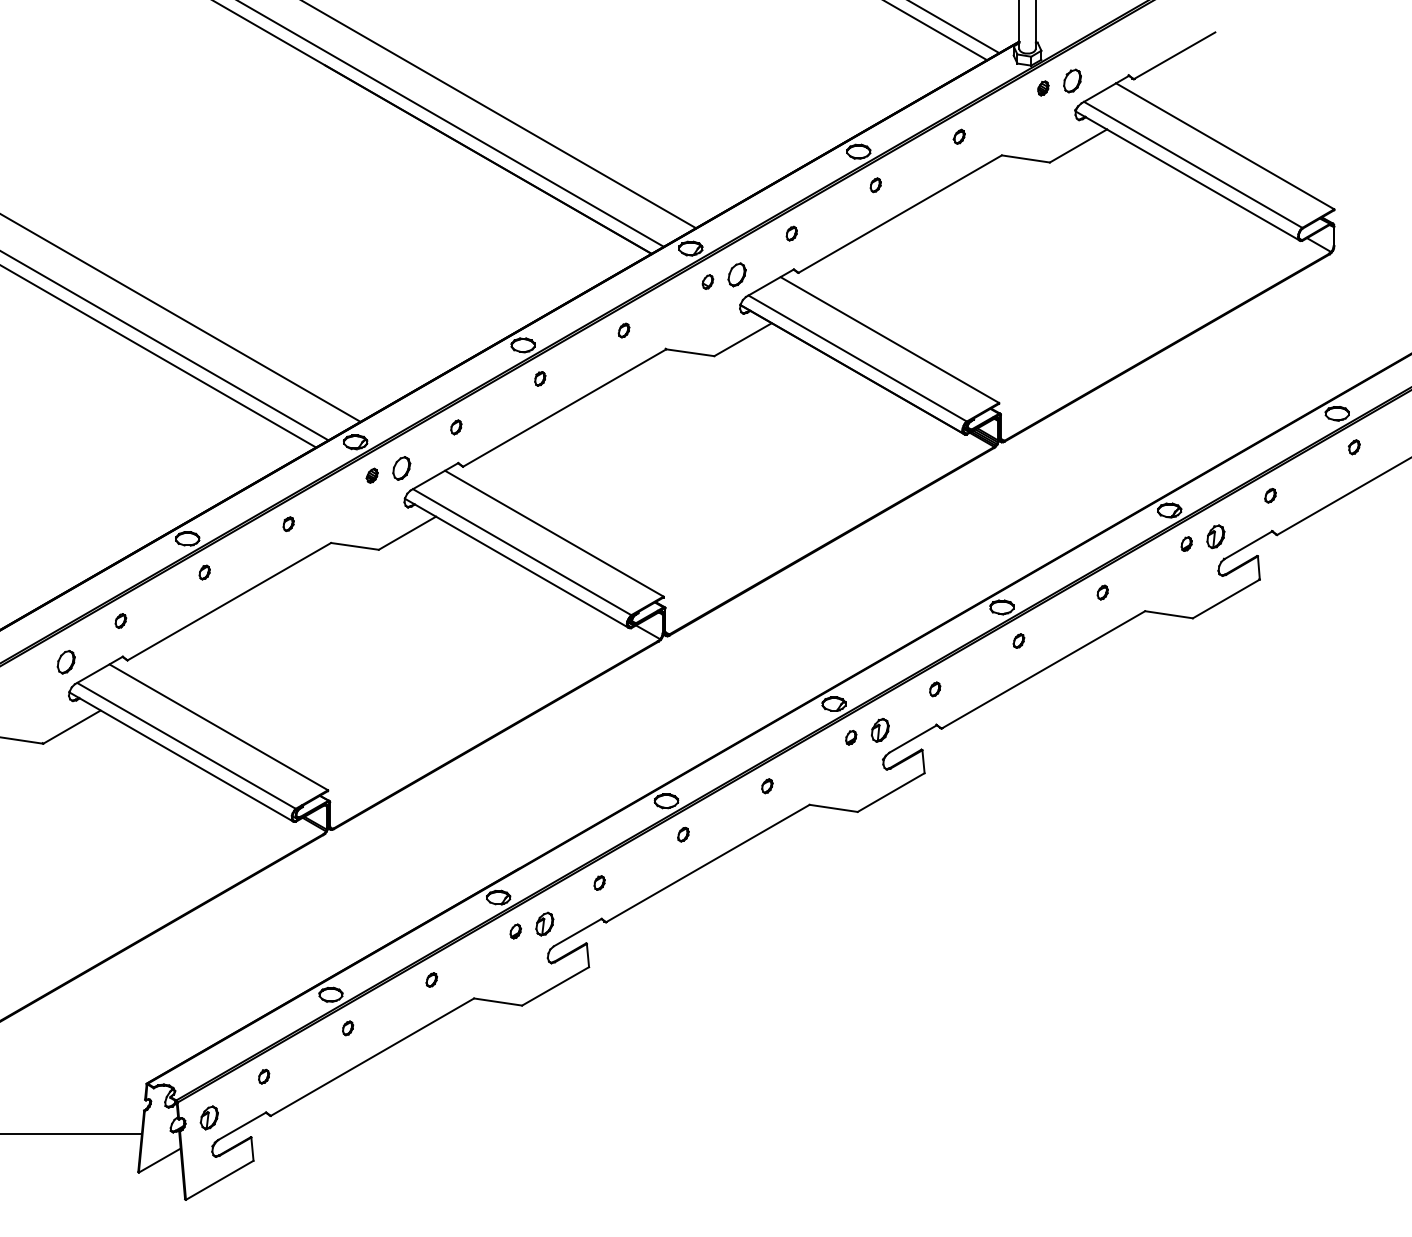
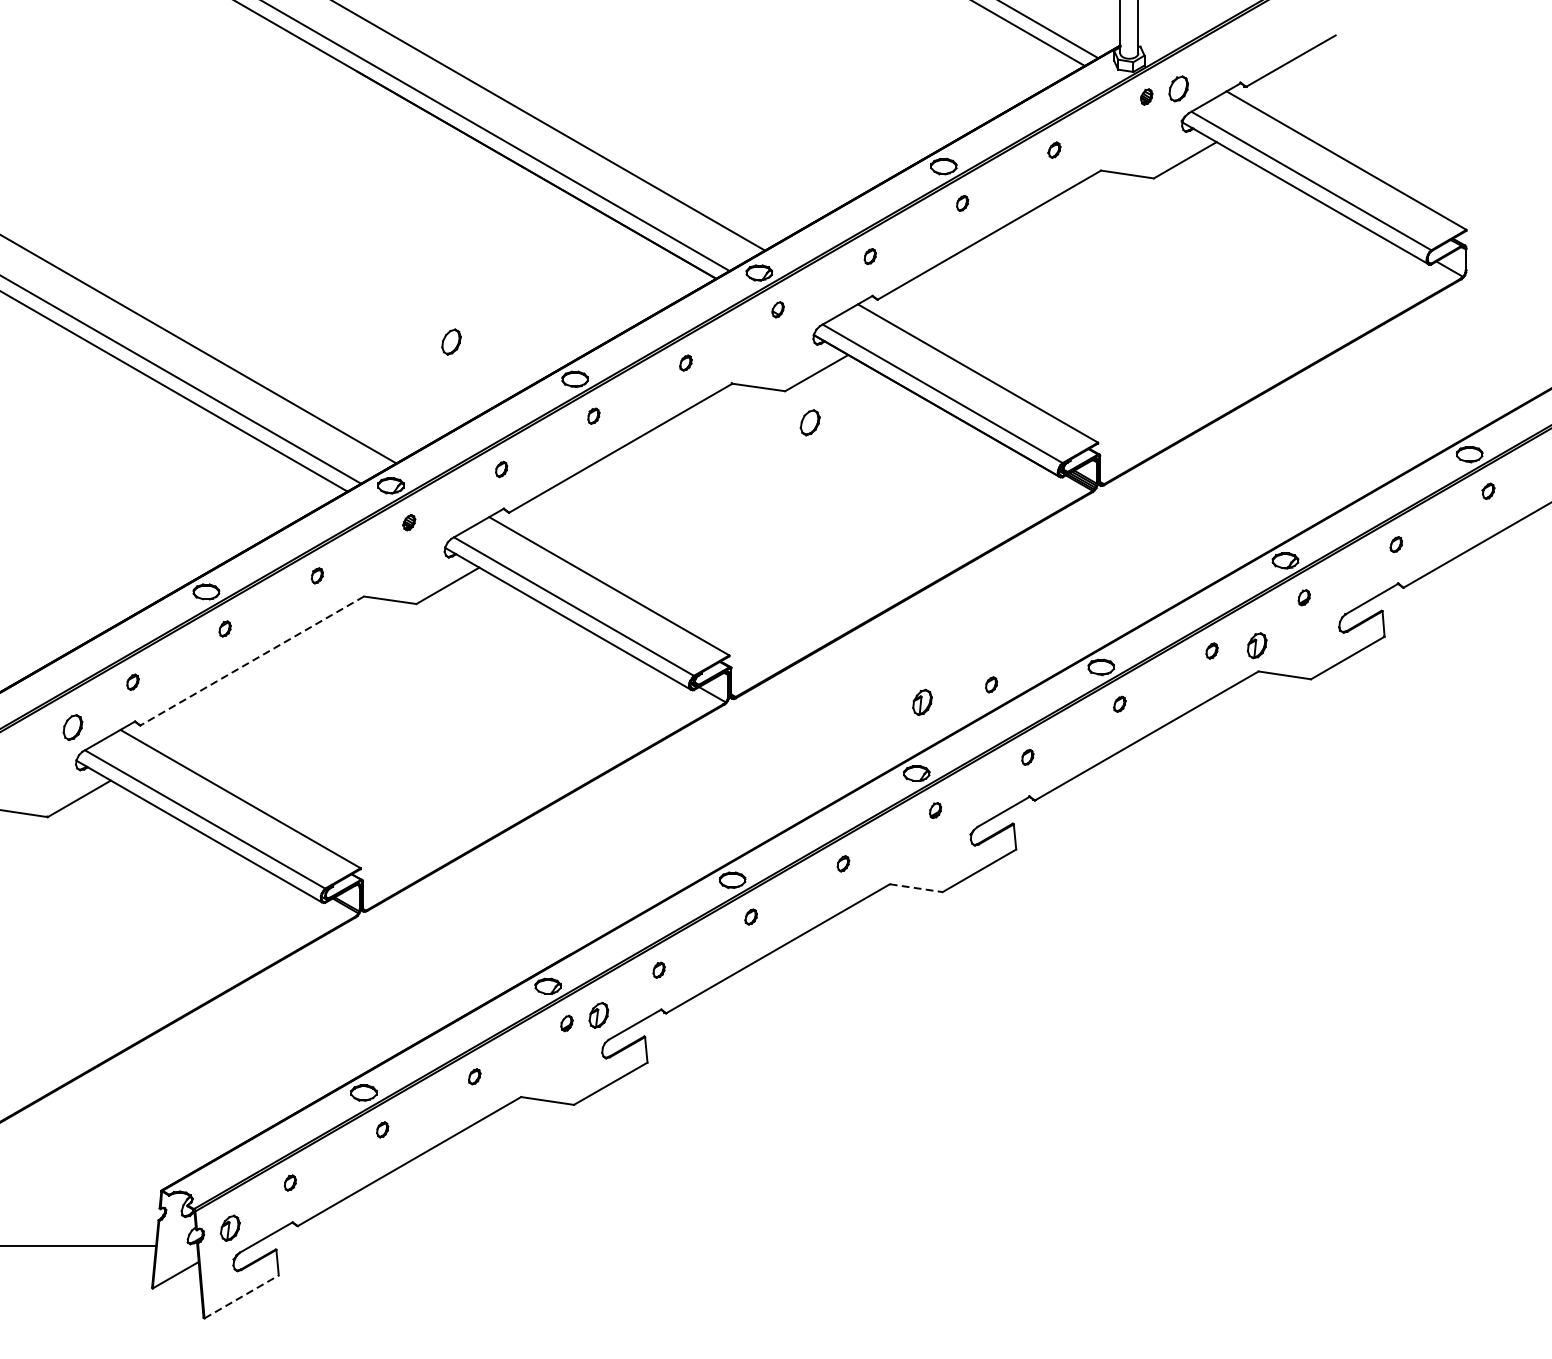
part: (736, 274) -> (809, 422), moved
part: (401, 468) -> (451, 342), moved
part: (1215, 536) -> (1256, 645), moved
line: (228, 601) -> (251, 660), solid -> dashed
part: (902, 623) -> (991, 684), added
part: (880, 730) -> (922, 702), moved
line: (834, 808) -> (917, 888), solid -> dashed
line: (220, 1180) -> (242, 1297), solid -> dashed

